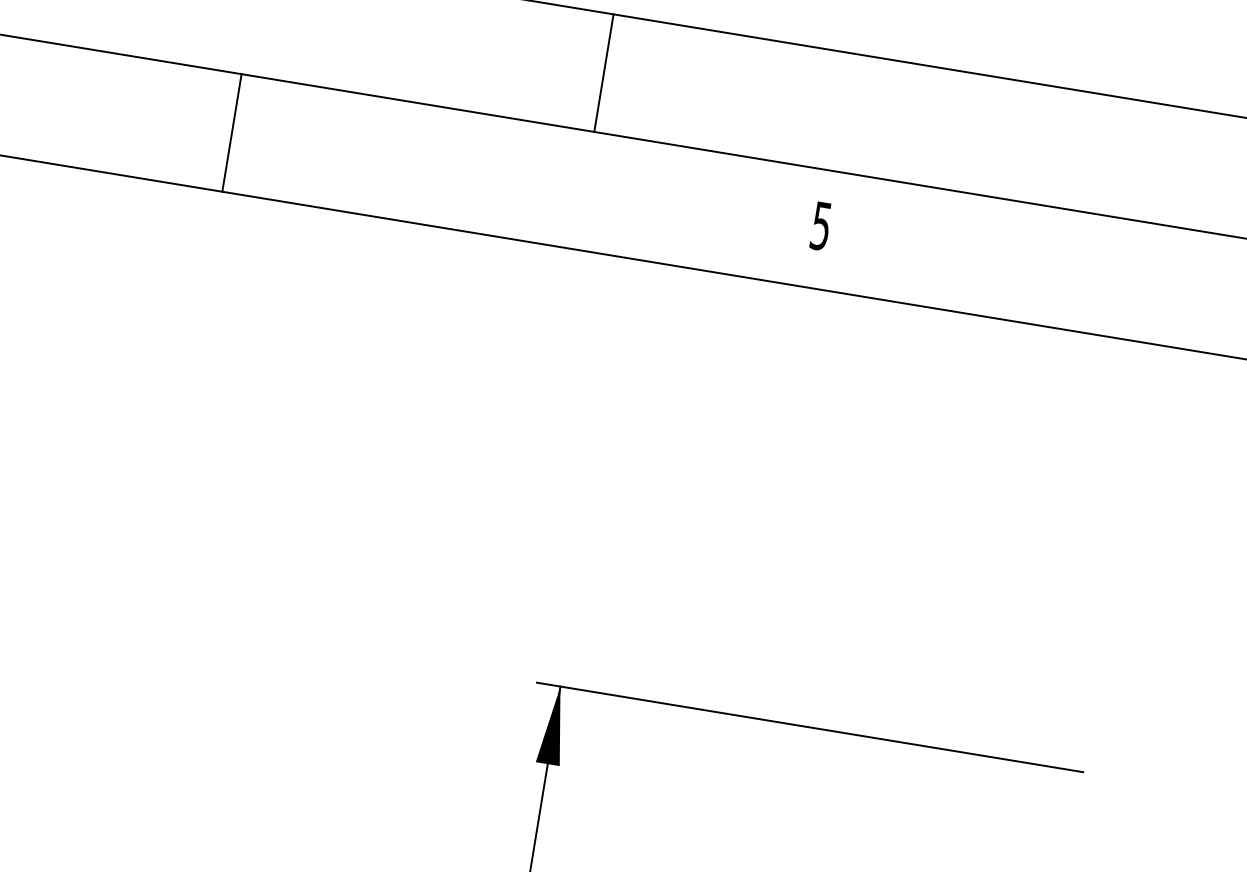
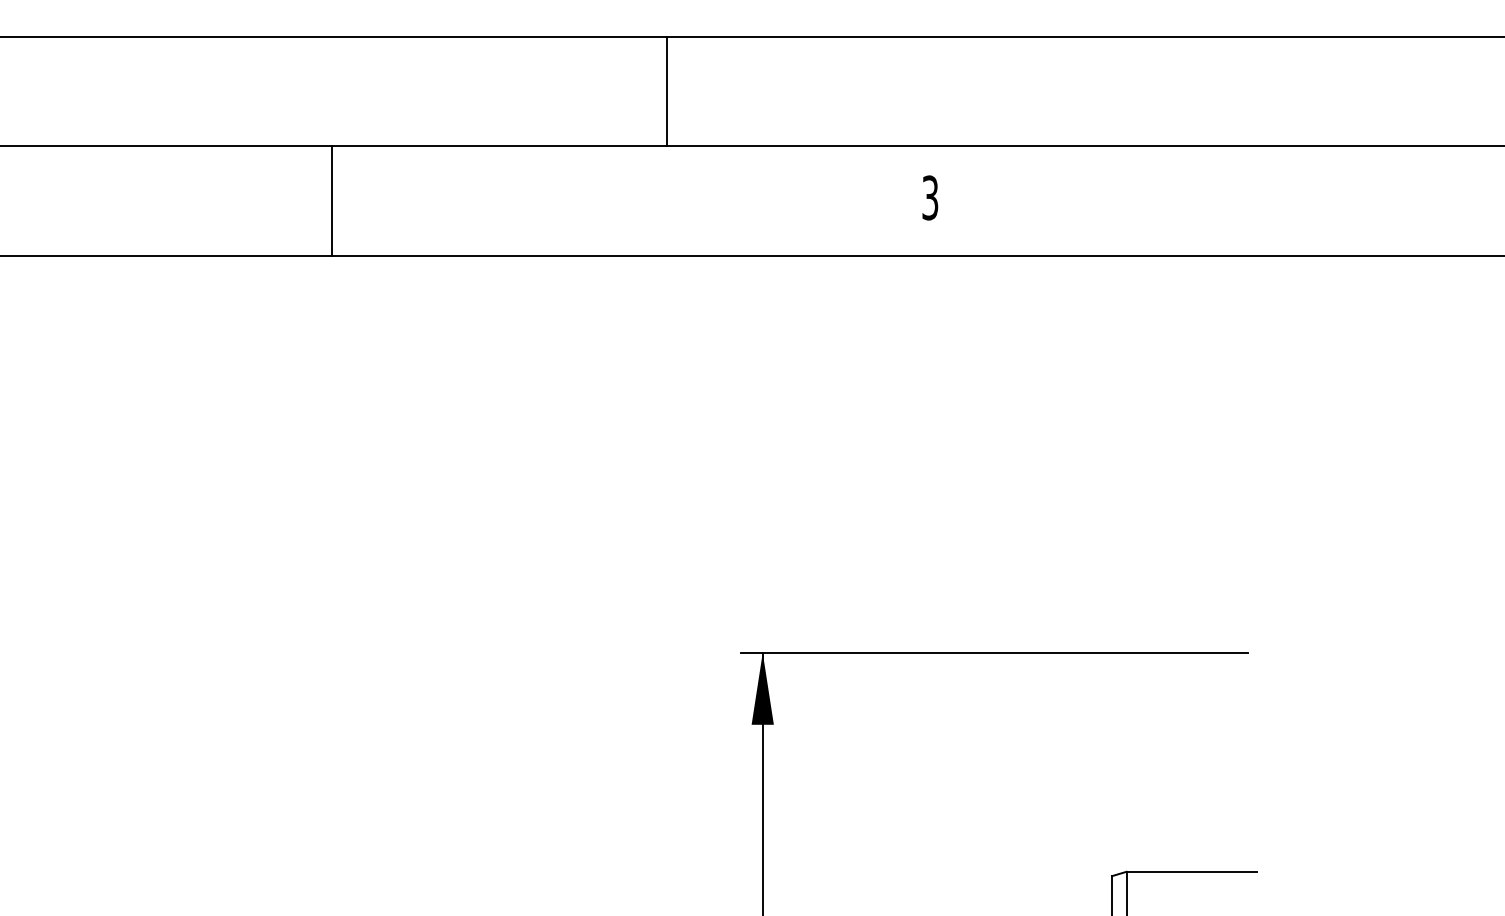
line: (604, 72) -> (667, 91), moved
line: (231, 132) -> (331, 200), moved
text: (821, 225) -> (930, 197), 5 -> 3

